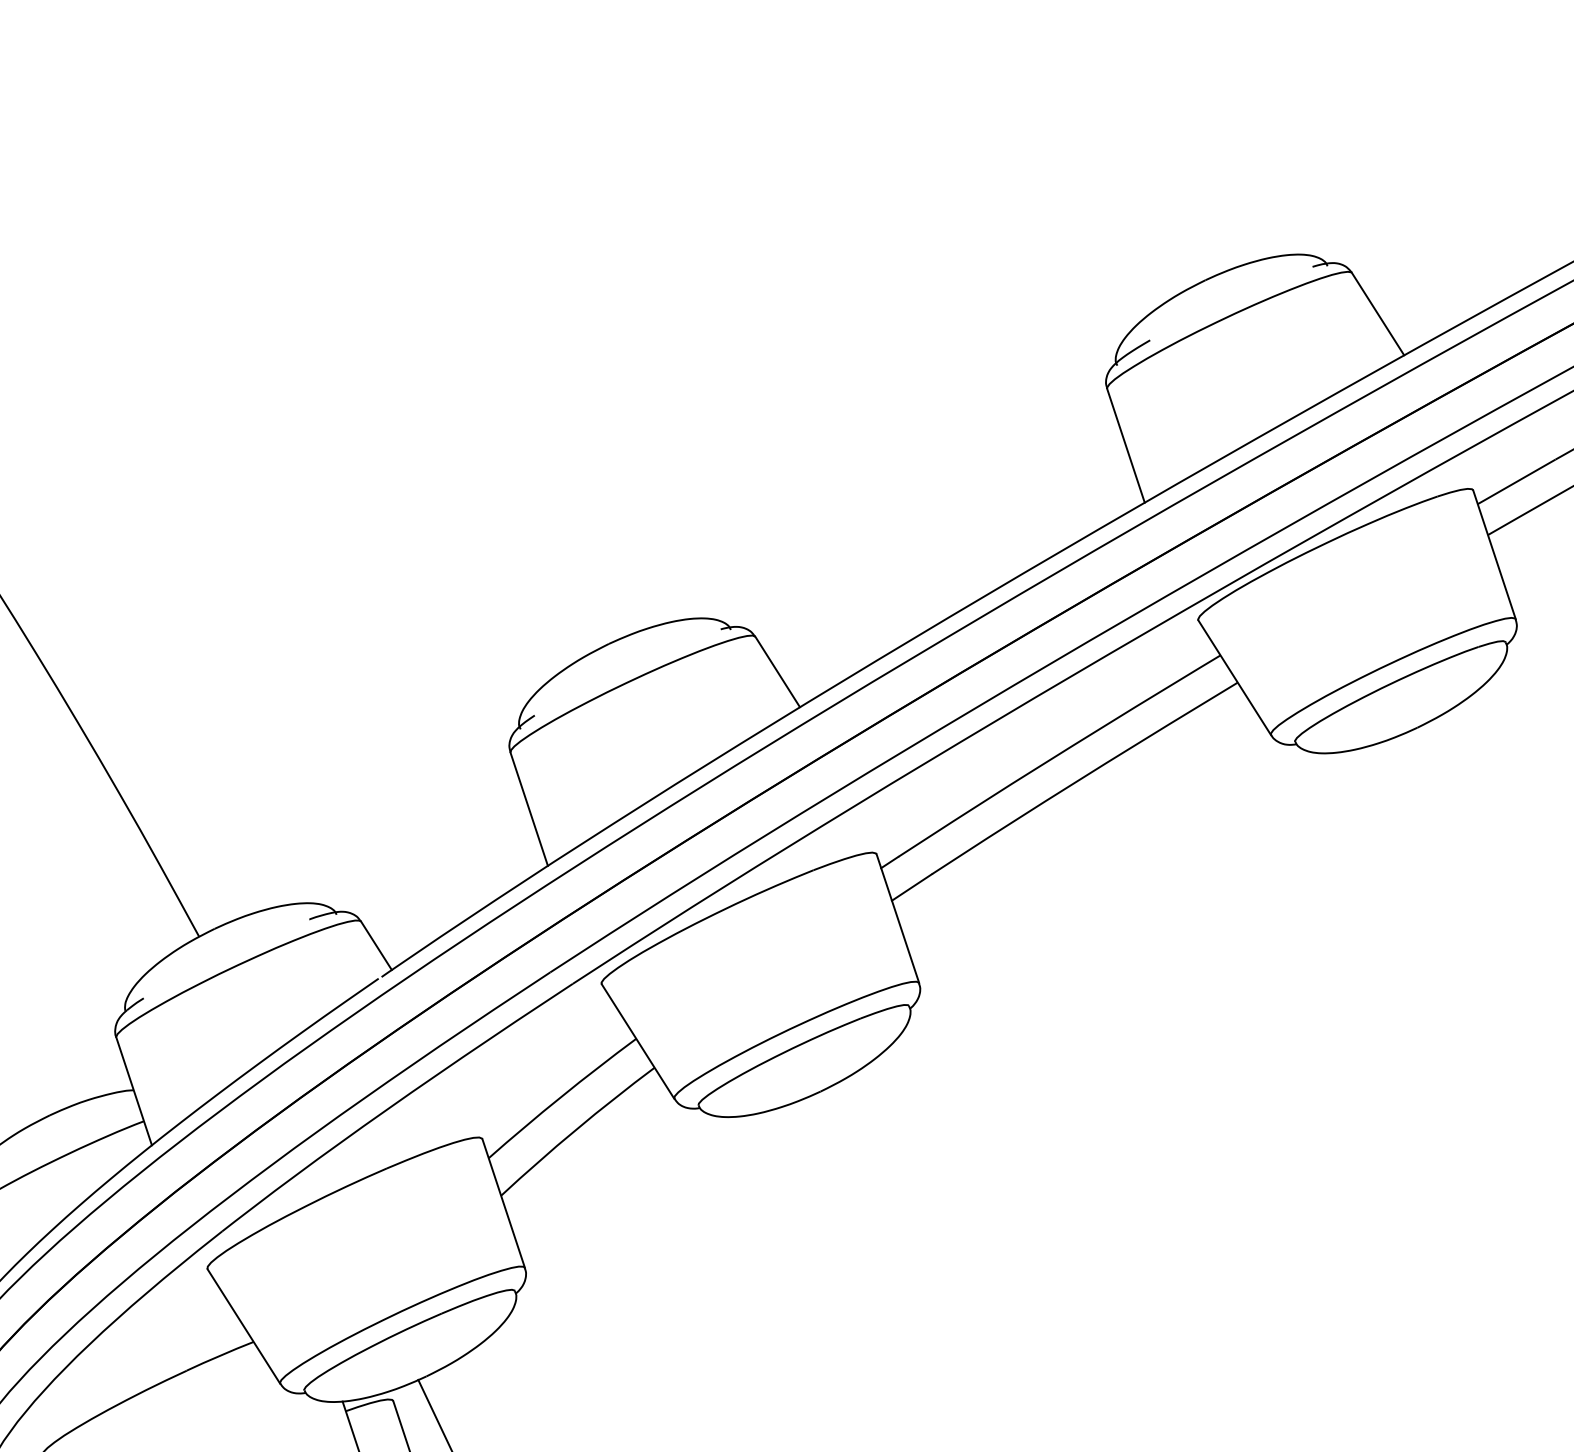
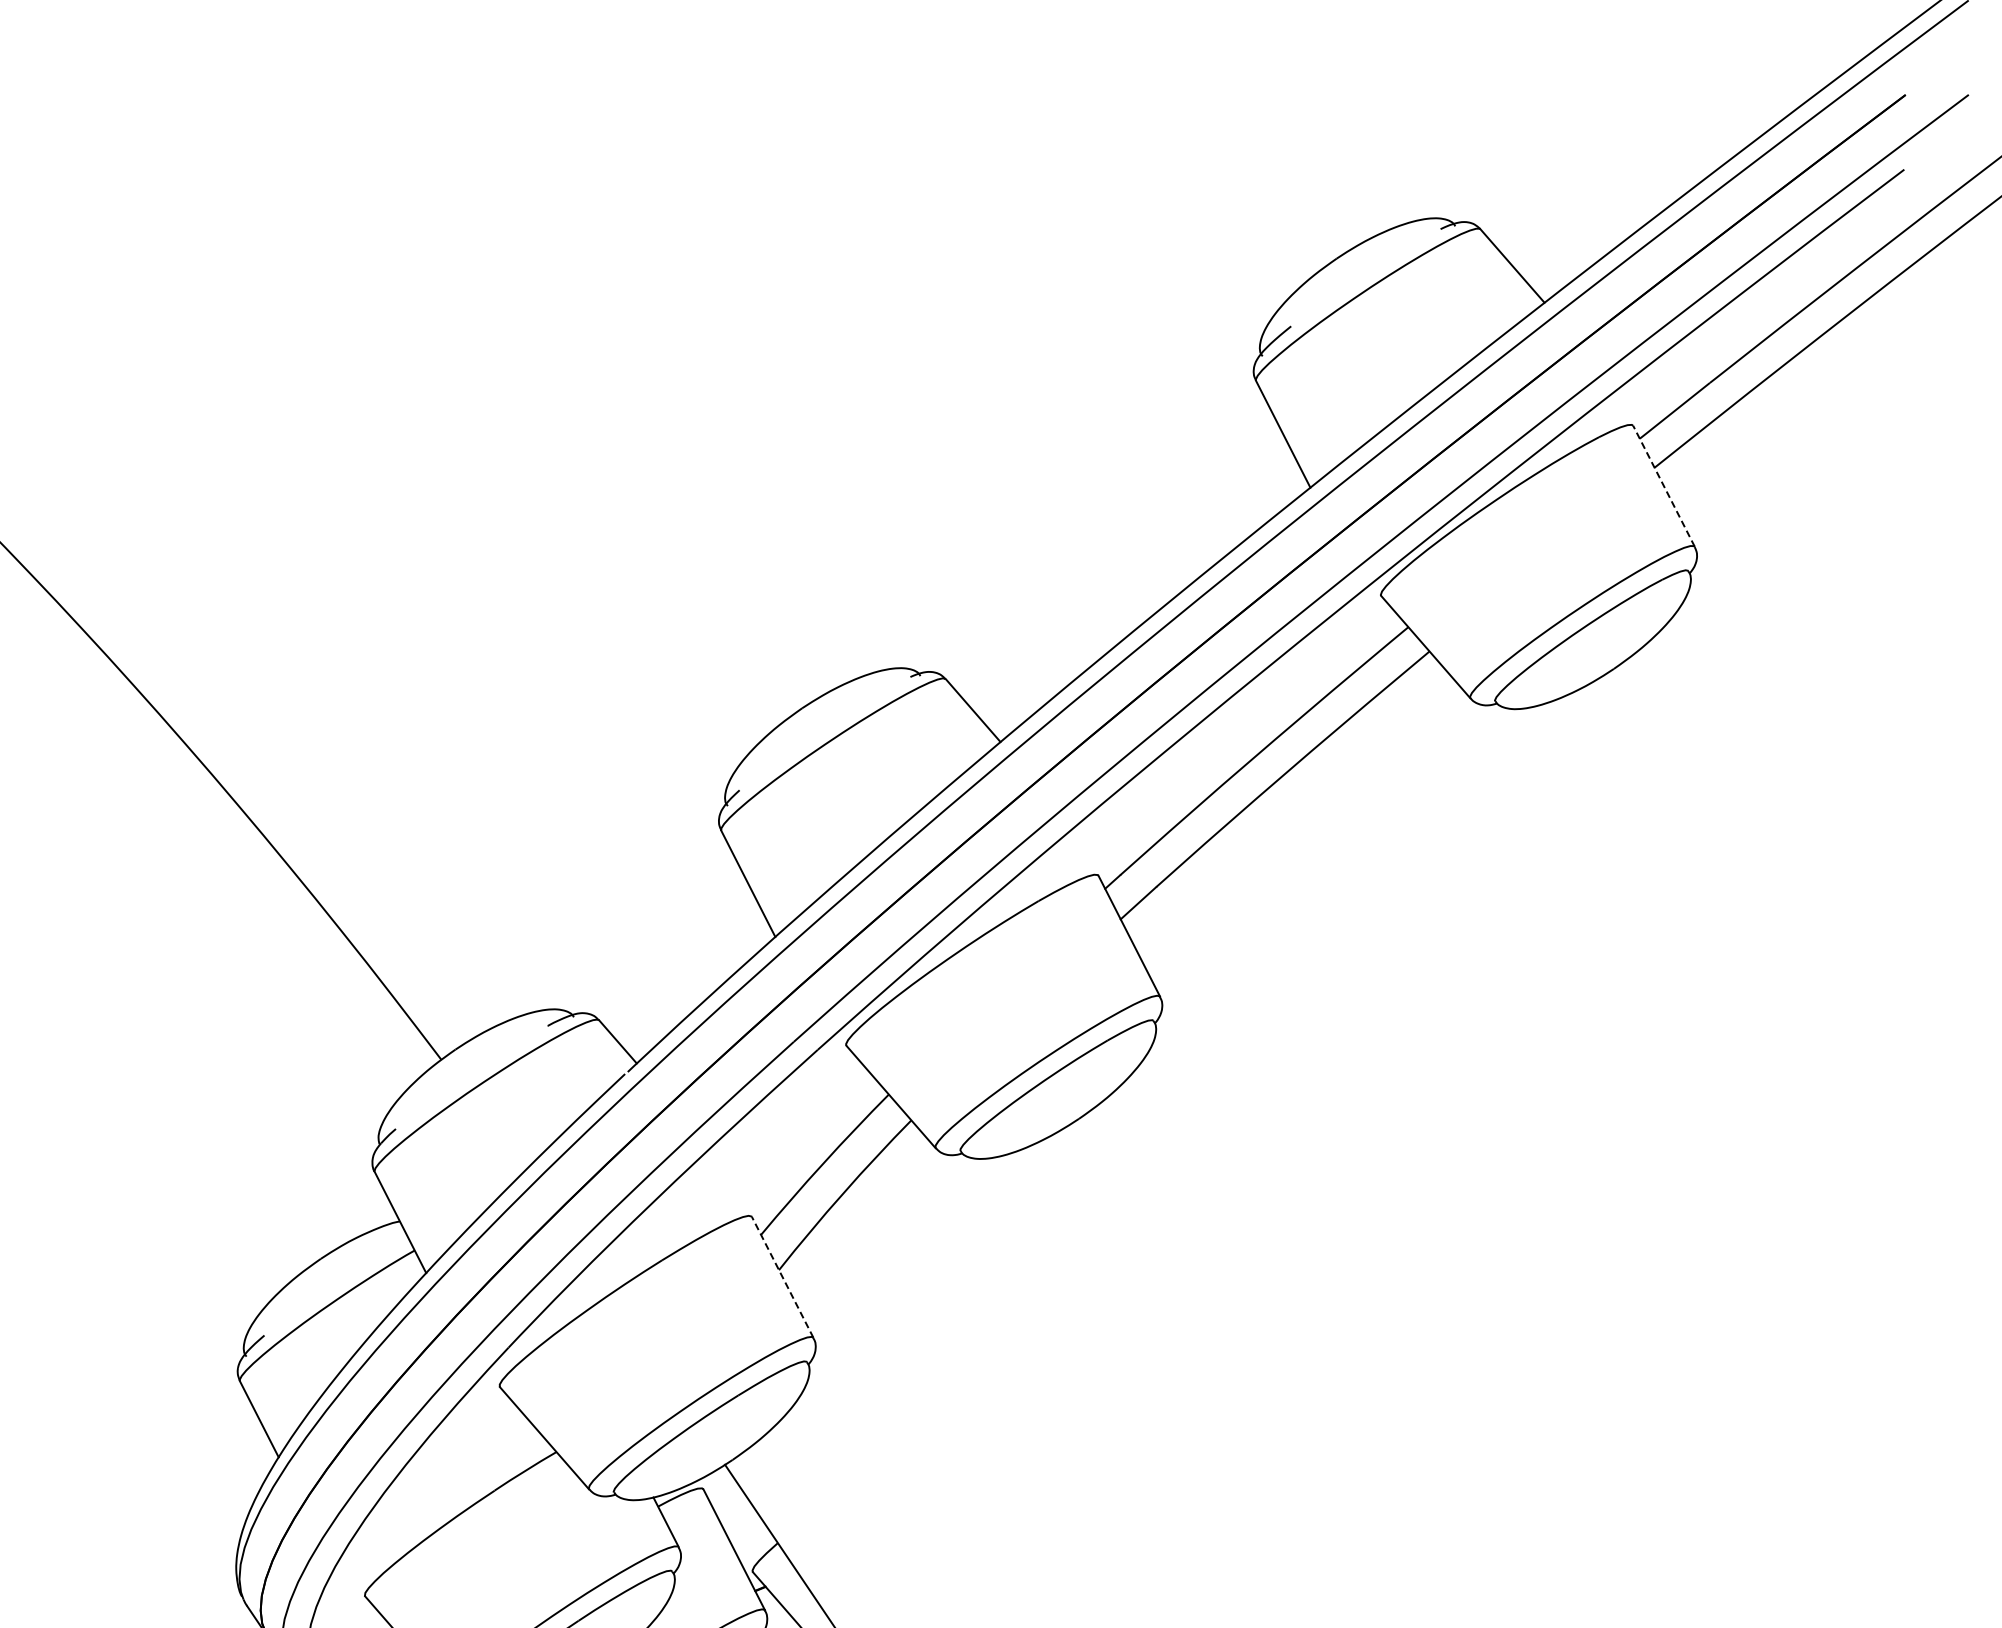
line: (1494, 555) -> (1664, 486), solid -> dashed
line: (503, 1203) -> (782, 1277), solid -> dashed

